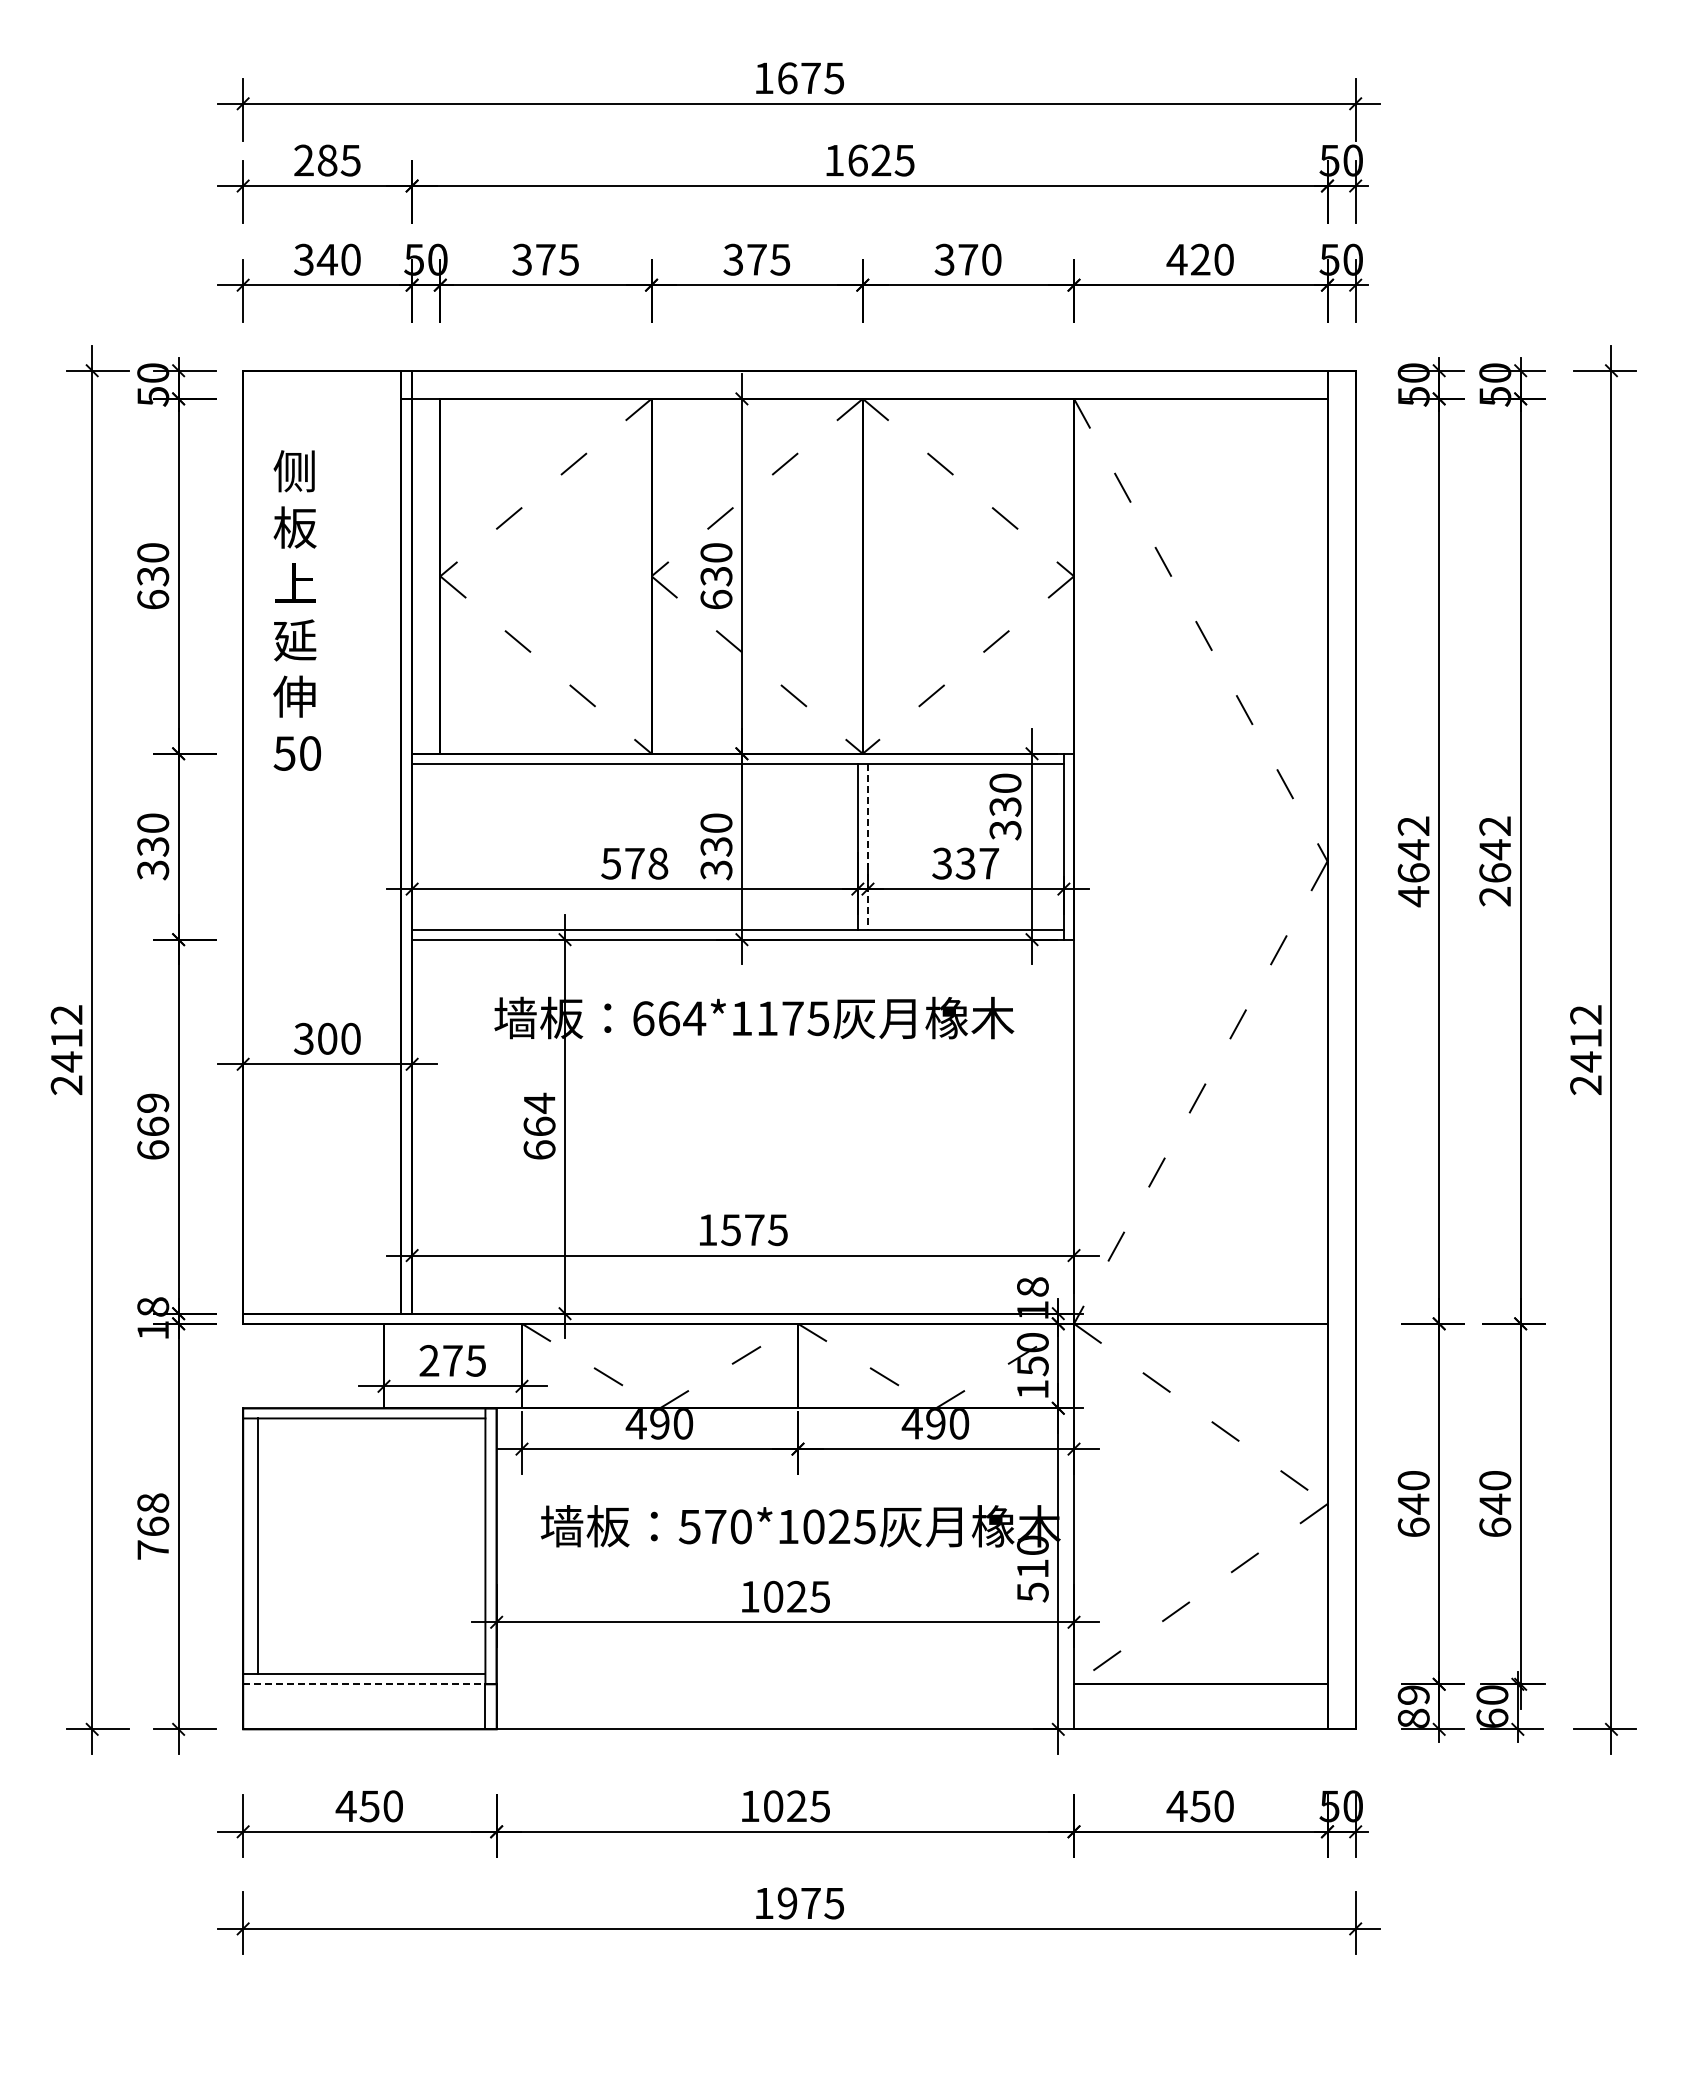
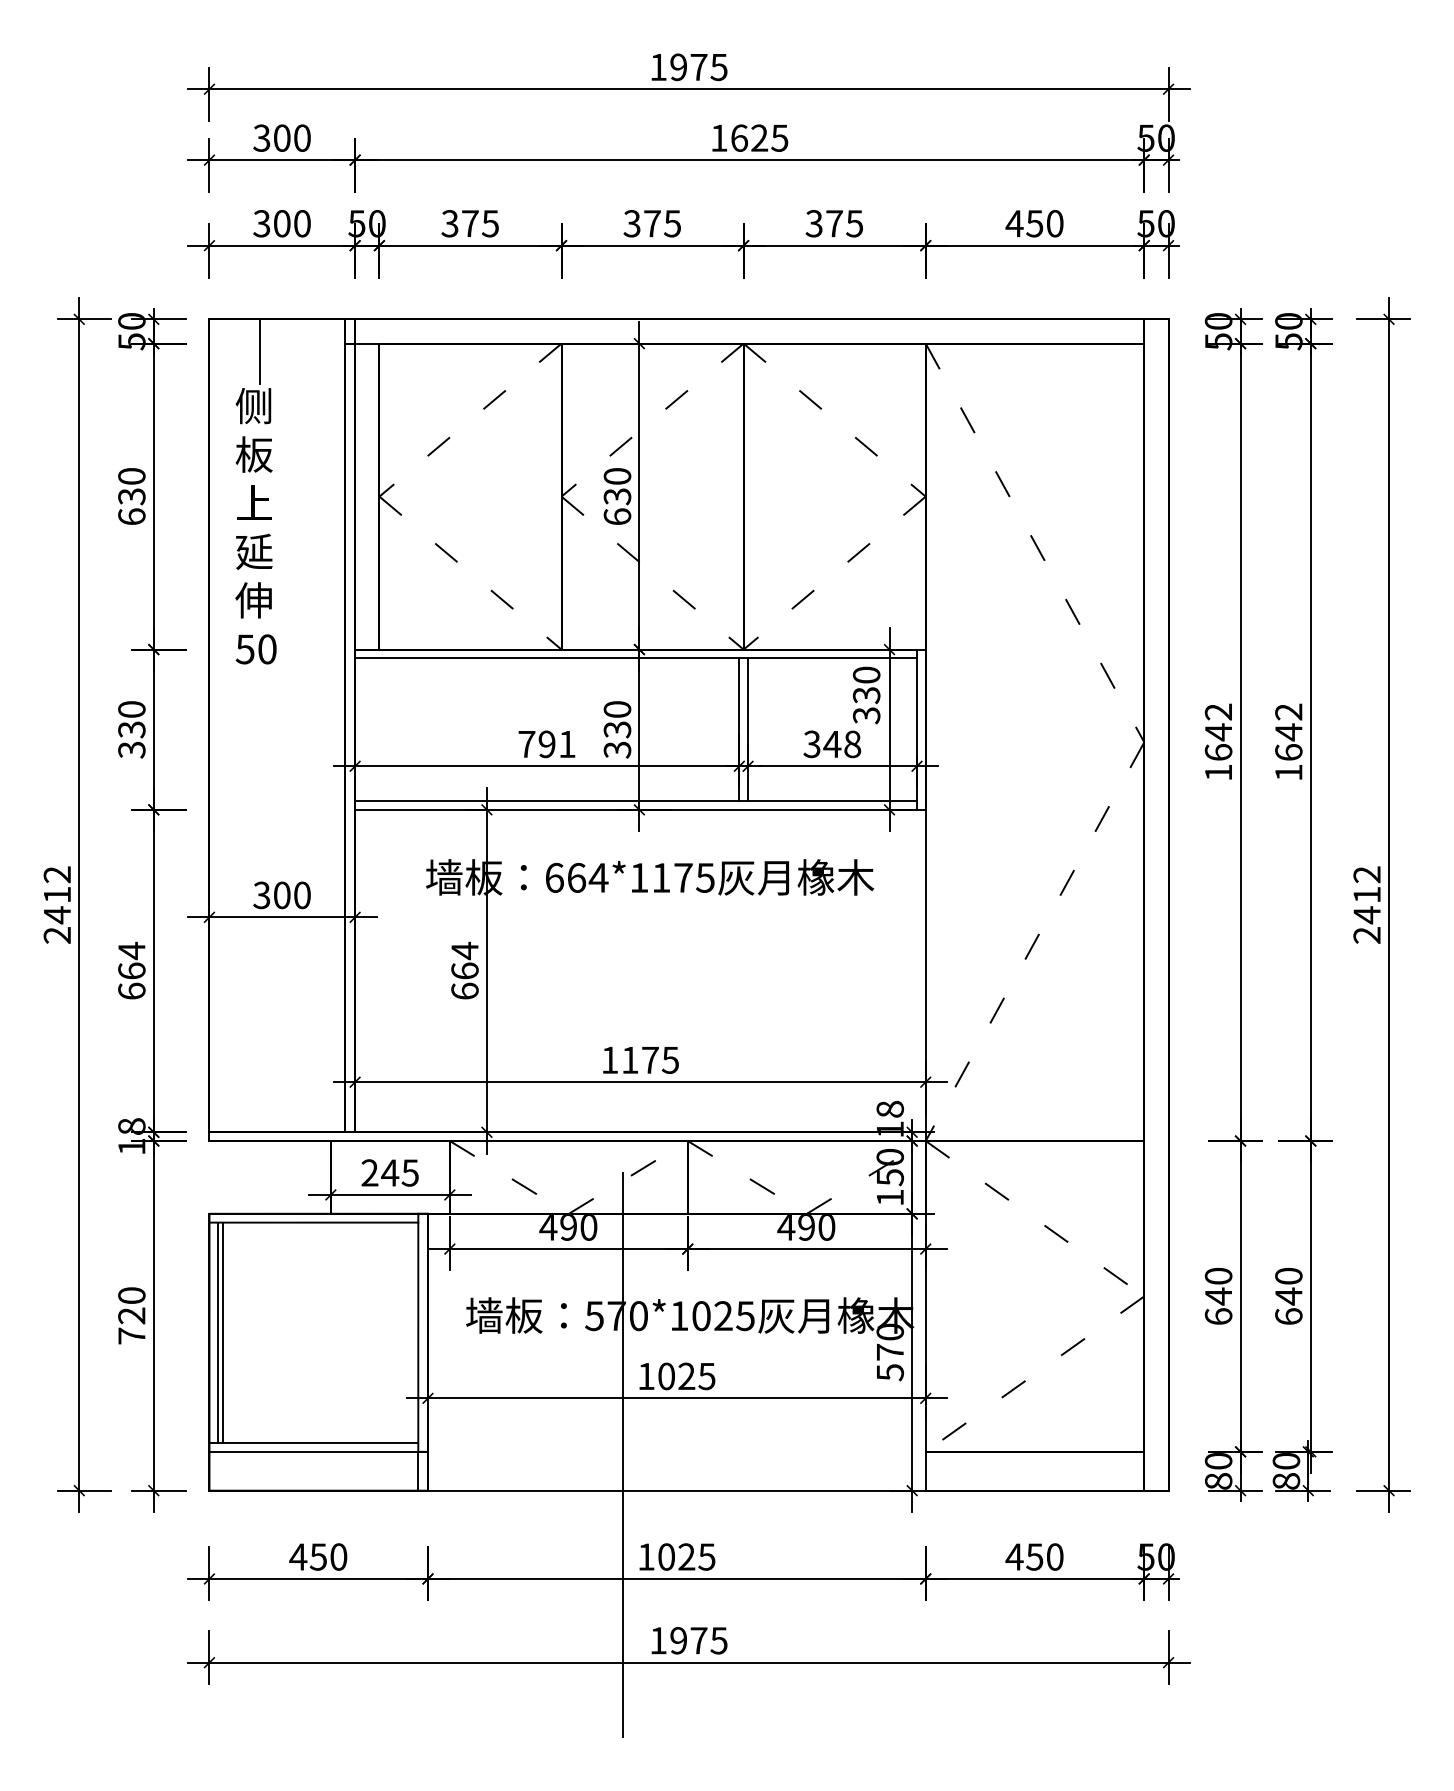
text: (787, 78) -> (678, 67), 1675 -> 1975
text: (327, 160) -> (282, 138), 285 -> 300
text: (326, 259) -> (281, 223), 340 -> 300
text: (991, 259) -> (854, 223), 370 -> 375
text: (1200, 259) -> (1034, 223), 420 -> 450
line: (301, 407) -> (259, 351), added
line: (867, 846) -> (747, 729), dashed -> solid
text: (634, 863) -> (546, 744), 578 -> 791
text: (977, 863) -> (842, 744), 337 -> 348
text: (1413, 896) -> (1218, 772), 4642 -> 1642
text: (1494, 896) -> (1288, 772), 2642 -> 1642
text: (153, 1102) -> (132, 950), 669 -> 664
text: (730, 1230) -> (629, 1060), 1575 -> 1175
text: (452, 1360) -> (389, 1172), 275 -> 245
text: (153, 1514) -> (132, 1305), 768 -> 720
line: (253, 1546) -> (218, 1333), added
text: (1032, 1568) -> (889, 1351), 510 -> 570
line: (364, 1684) -> (314, 1451), dashed -> solid
line: (722, 1687) -> (622, 1454), added
text: (1413, 1694) -> (1218, 1460), 89 -> 80
text: (1492, 1717) -> (1286, 1480), 60 -> 80

